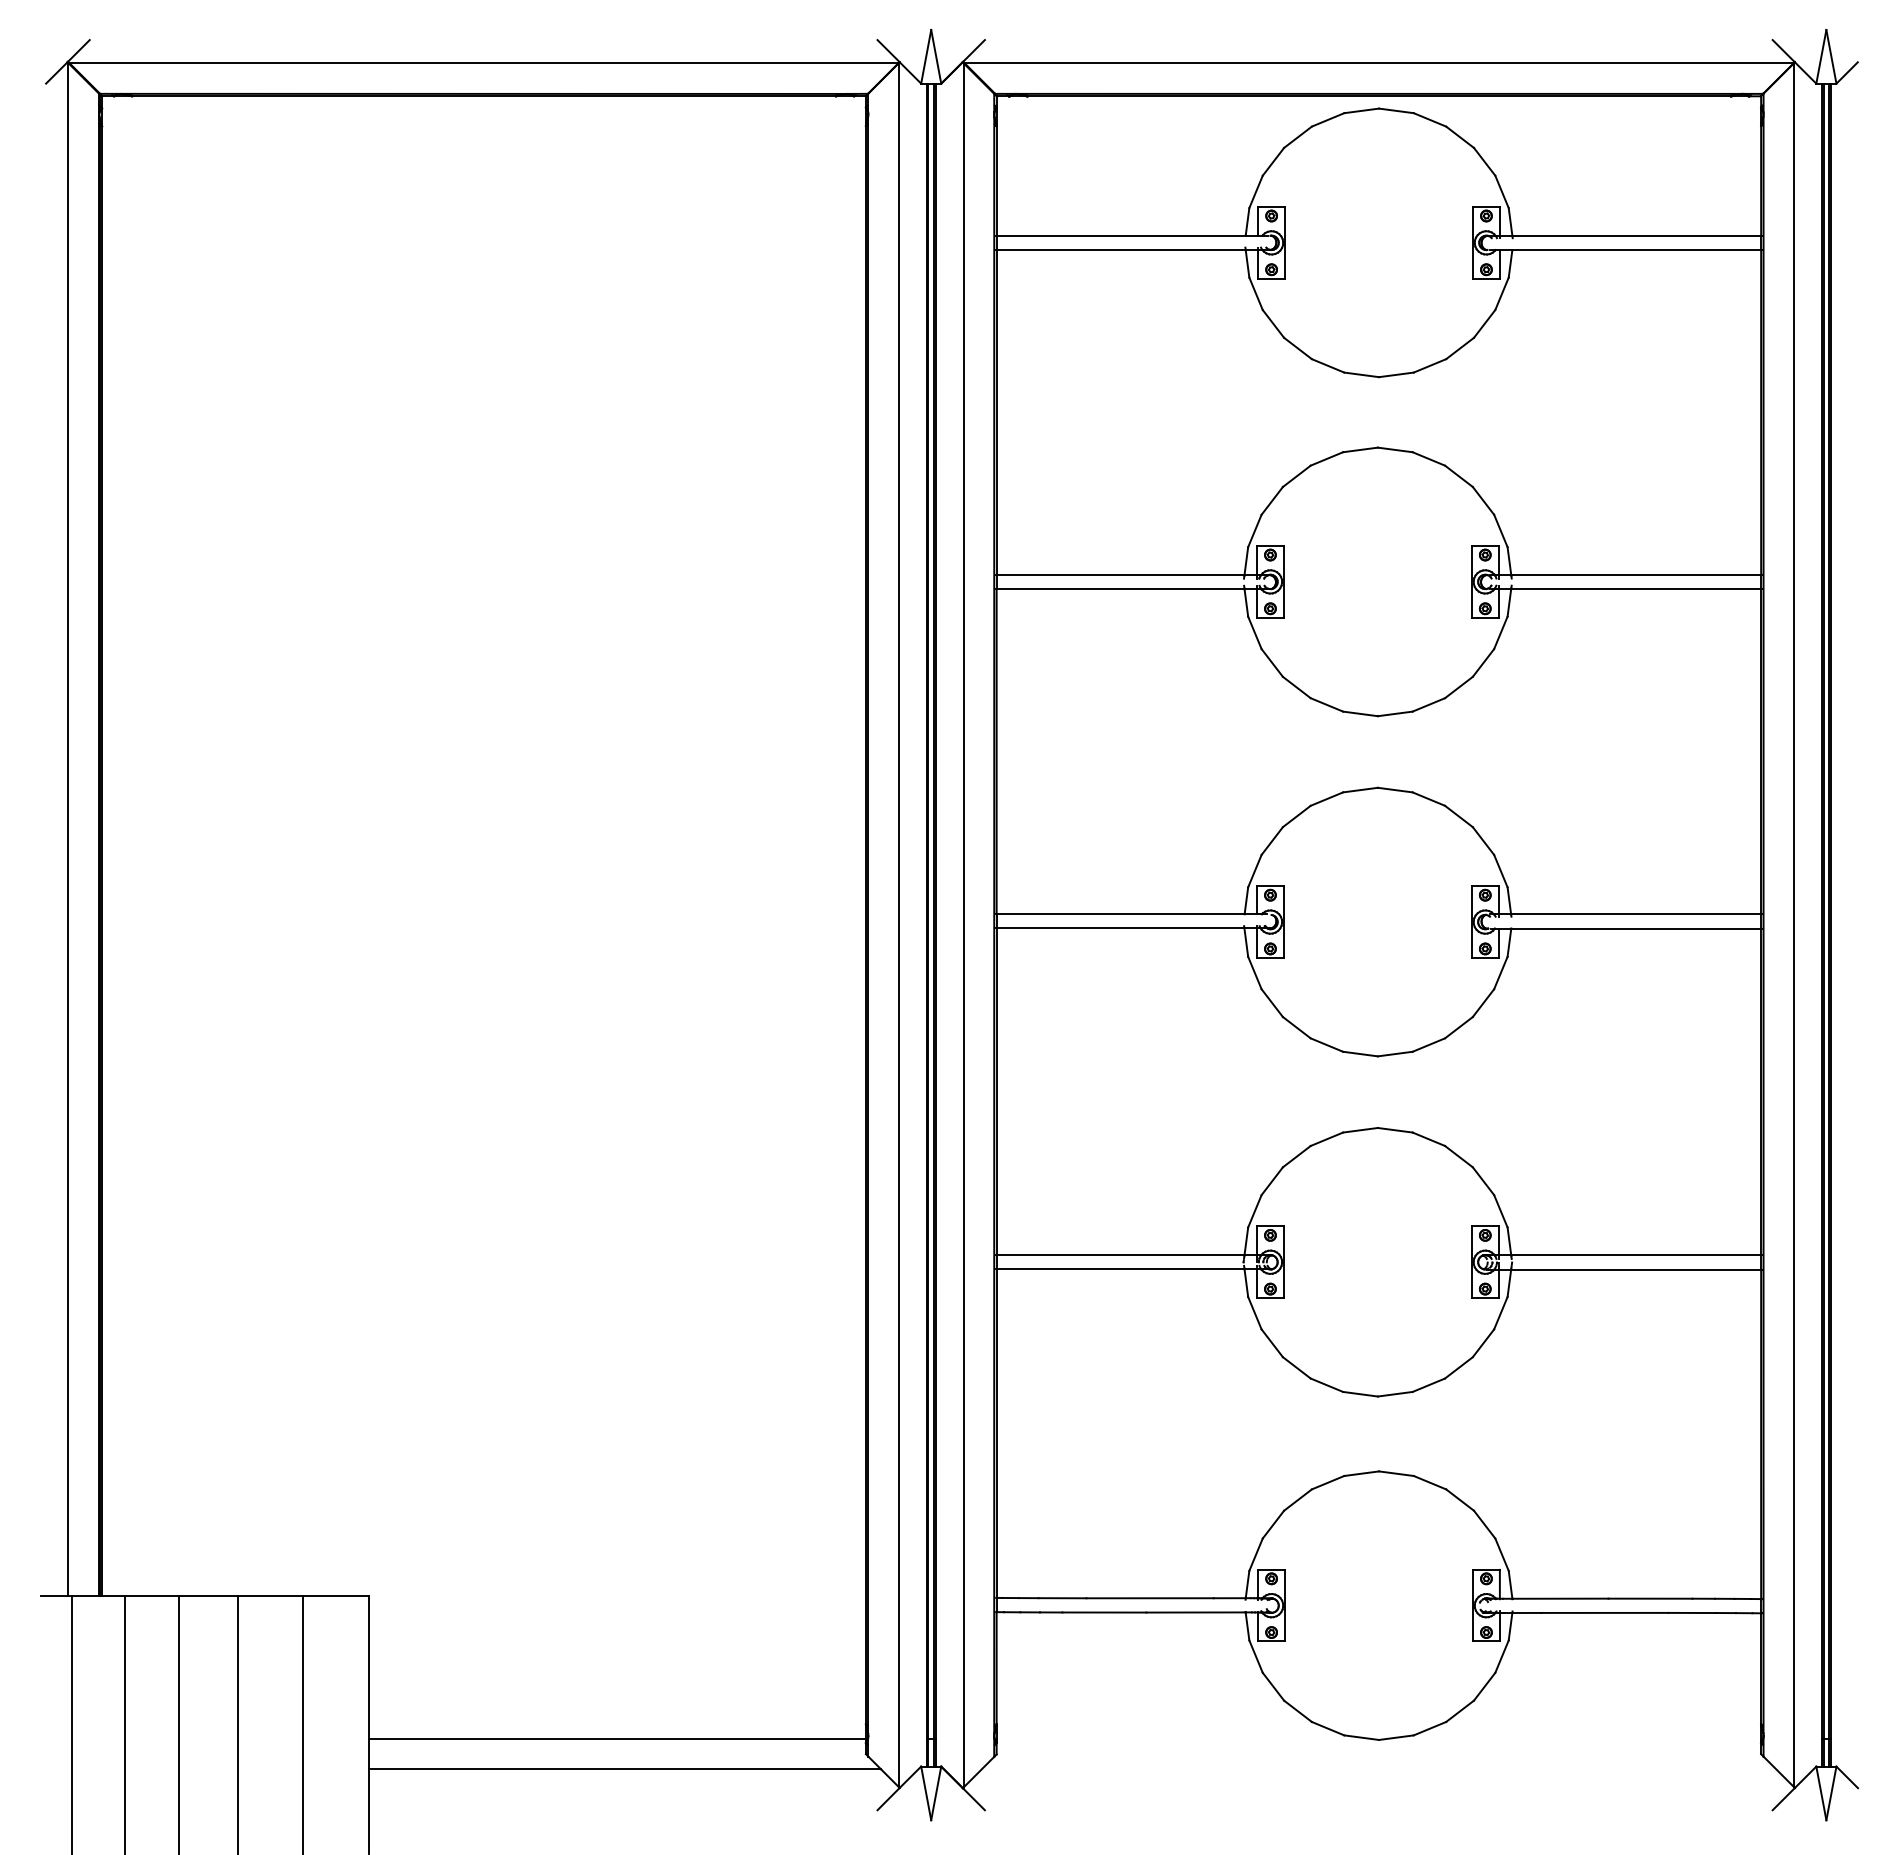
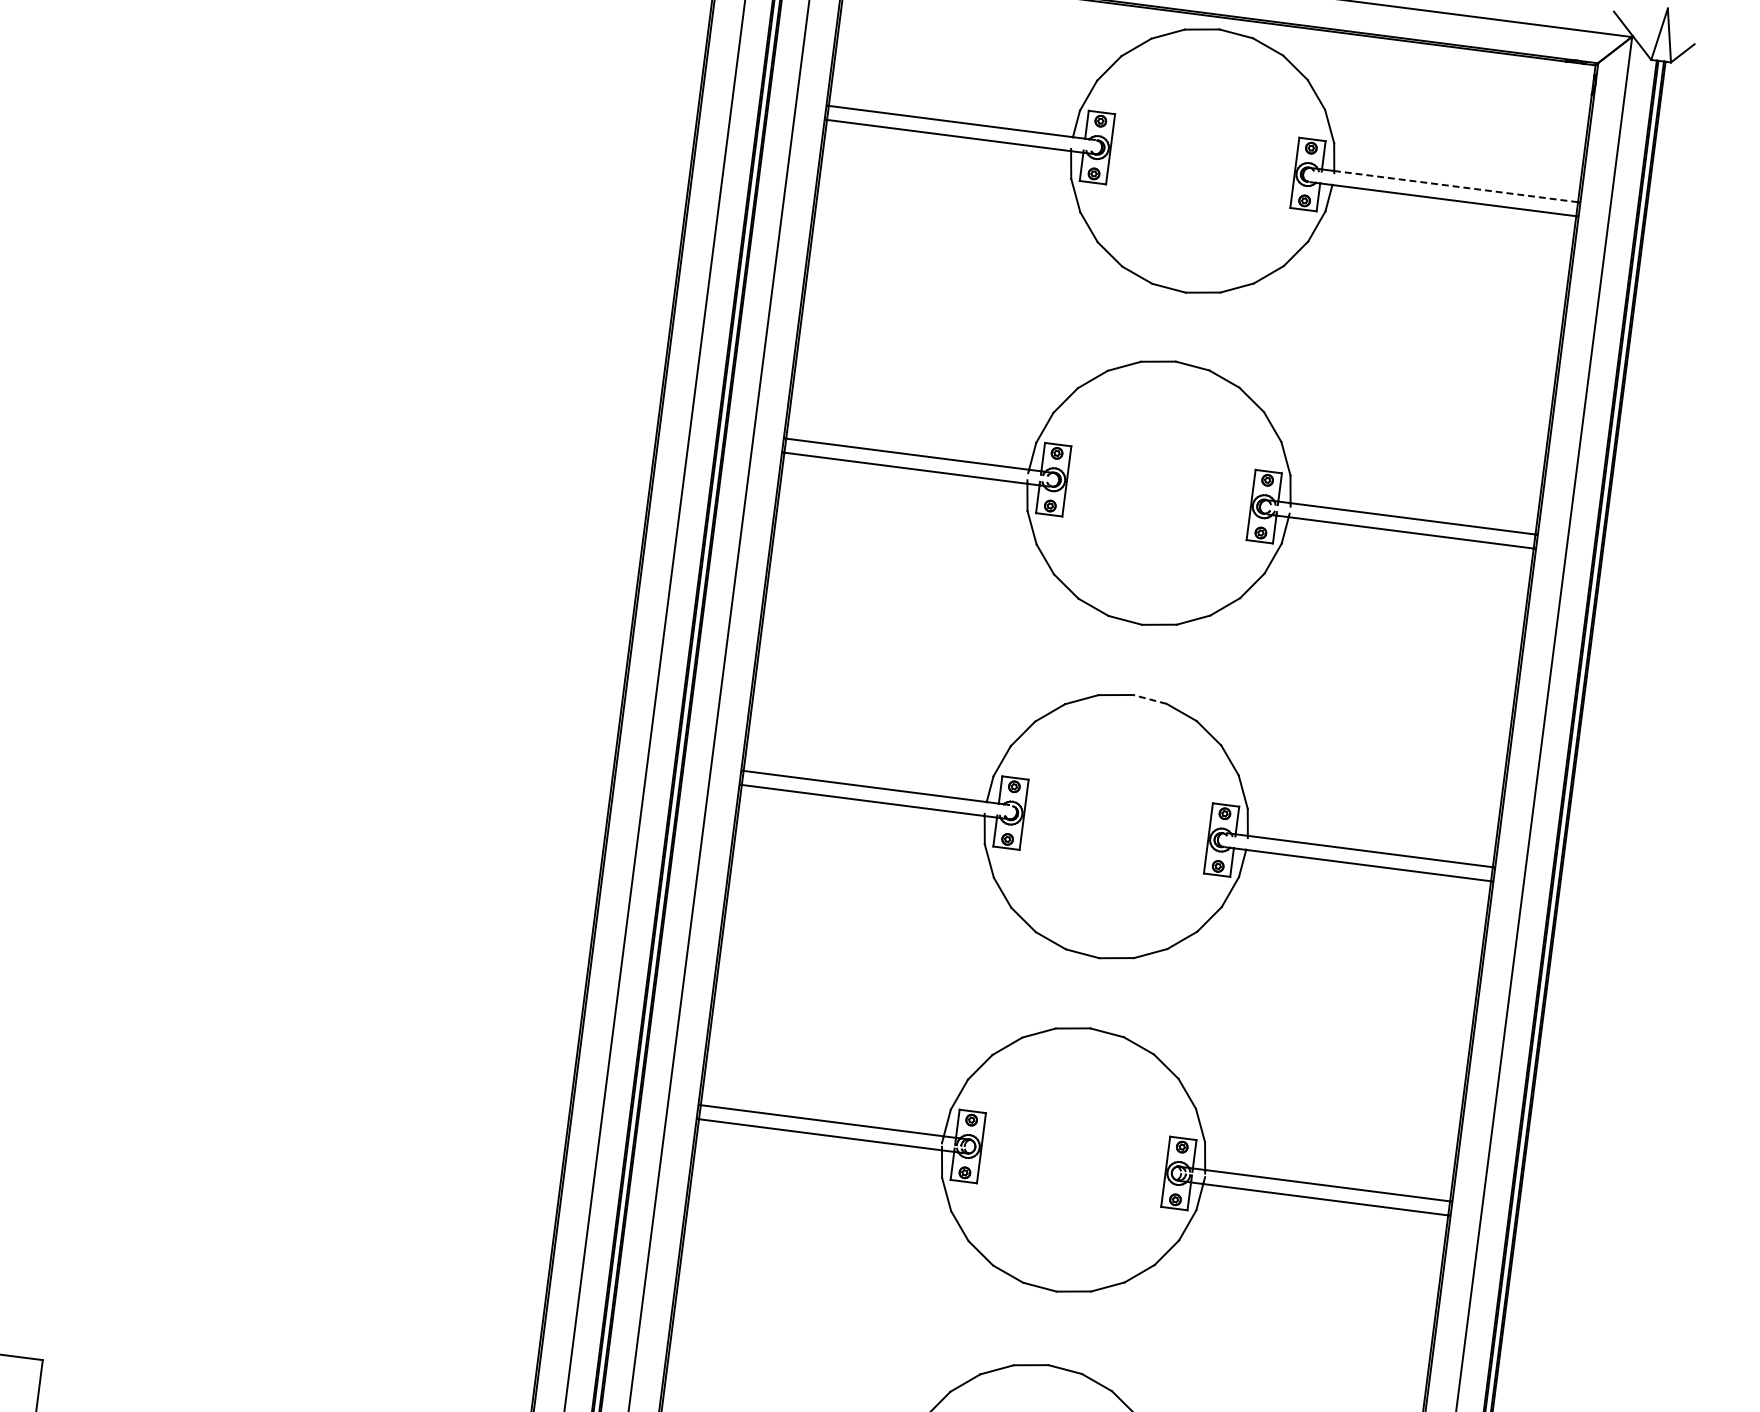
line: (1636, 235) -> (1455, 186), solid -> dashed
line: (1395, 790) -> (1150, 699), solid -> dashed

